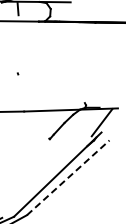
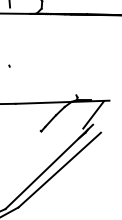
line: (68, 177) -> (60, 169), dashed -> solid

